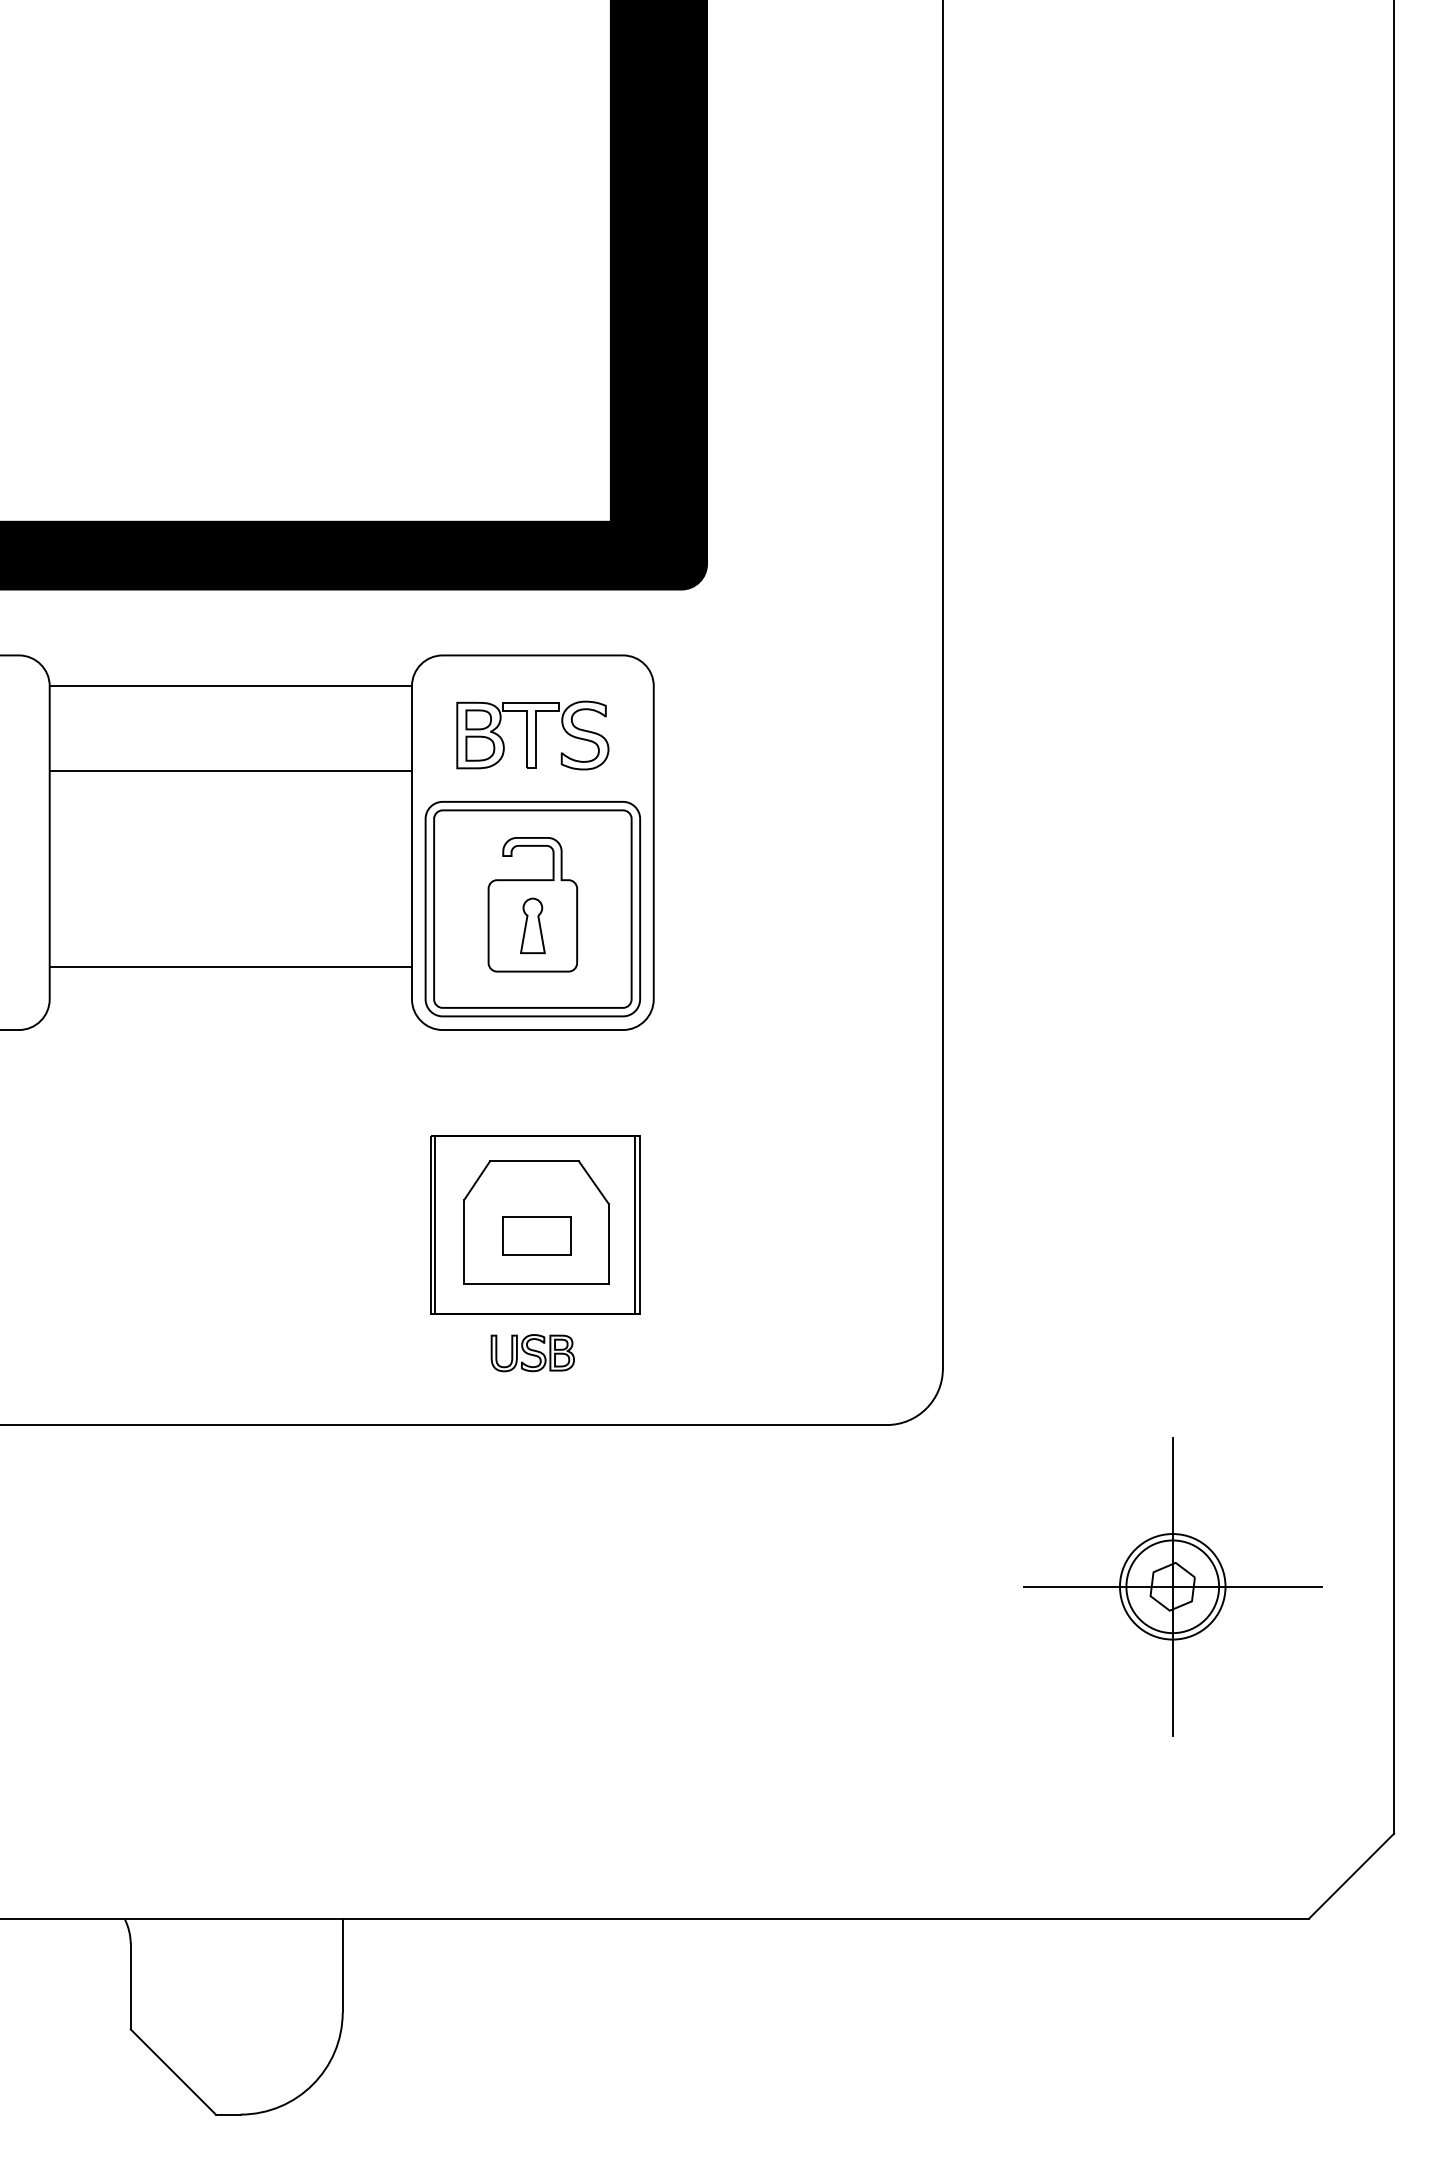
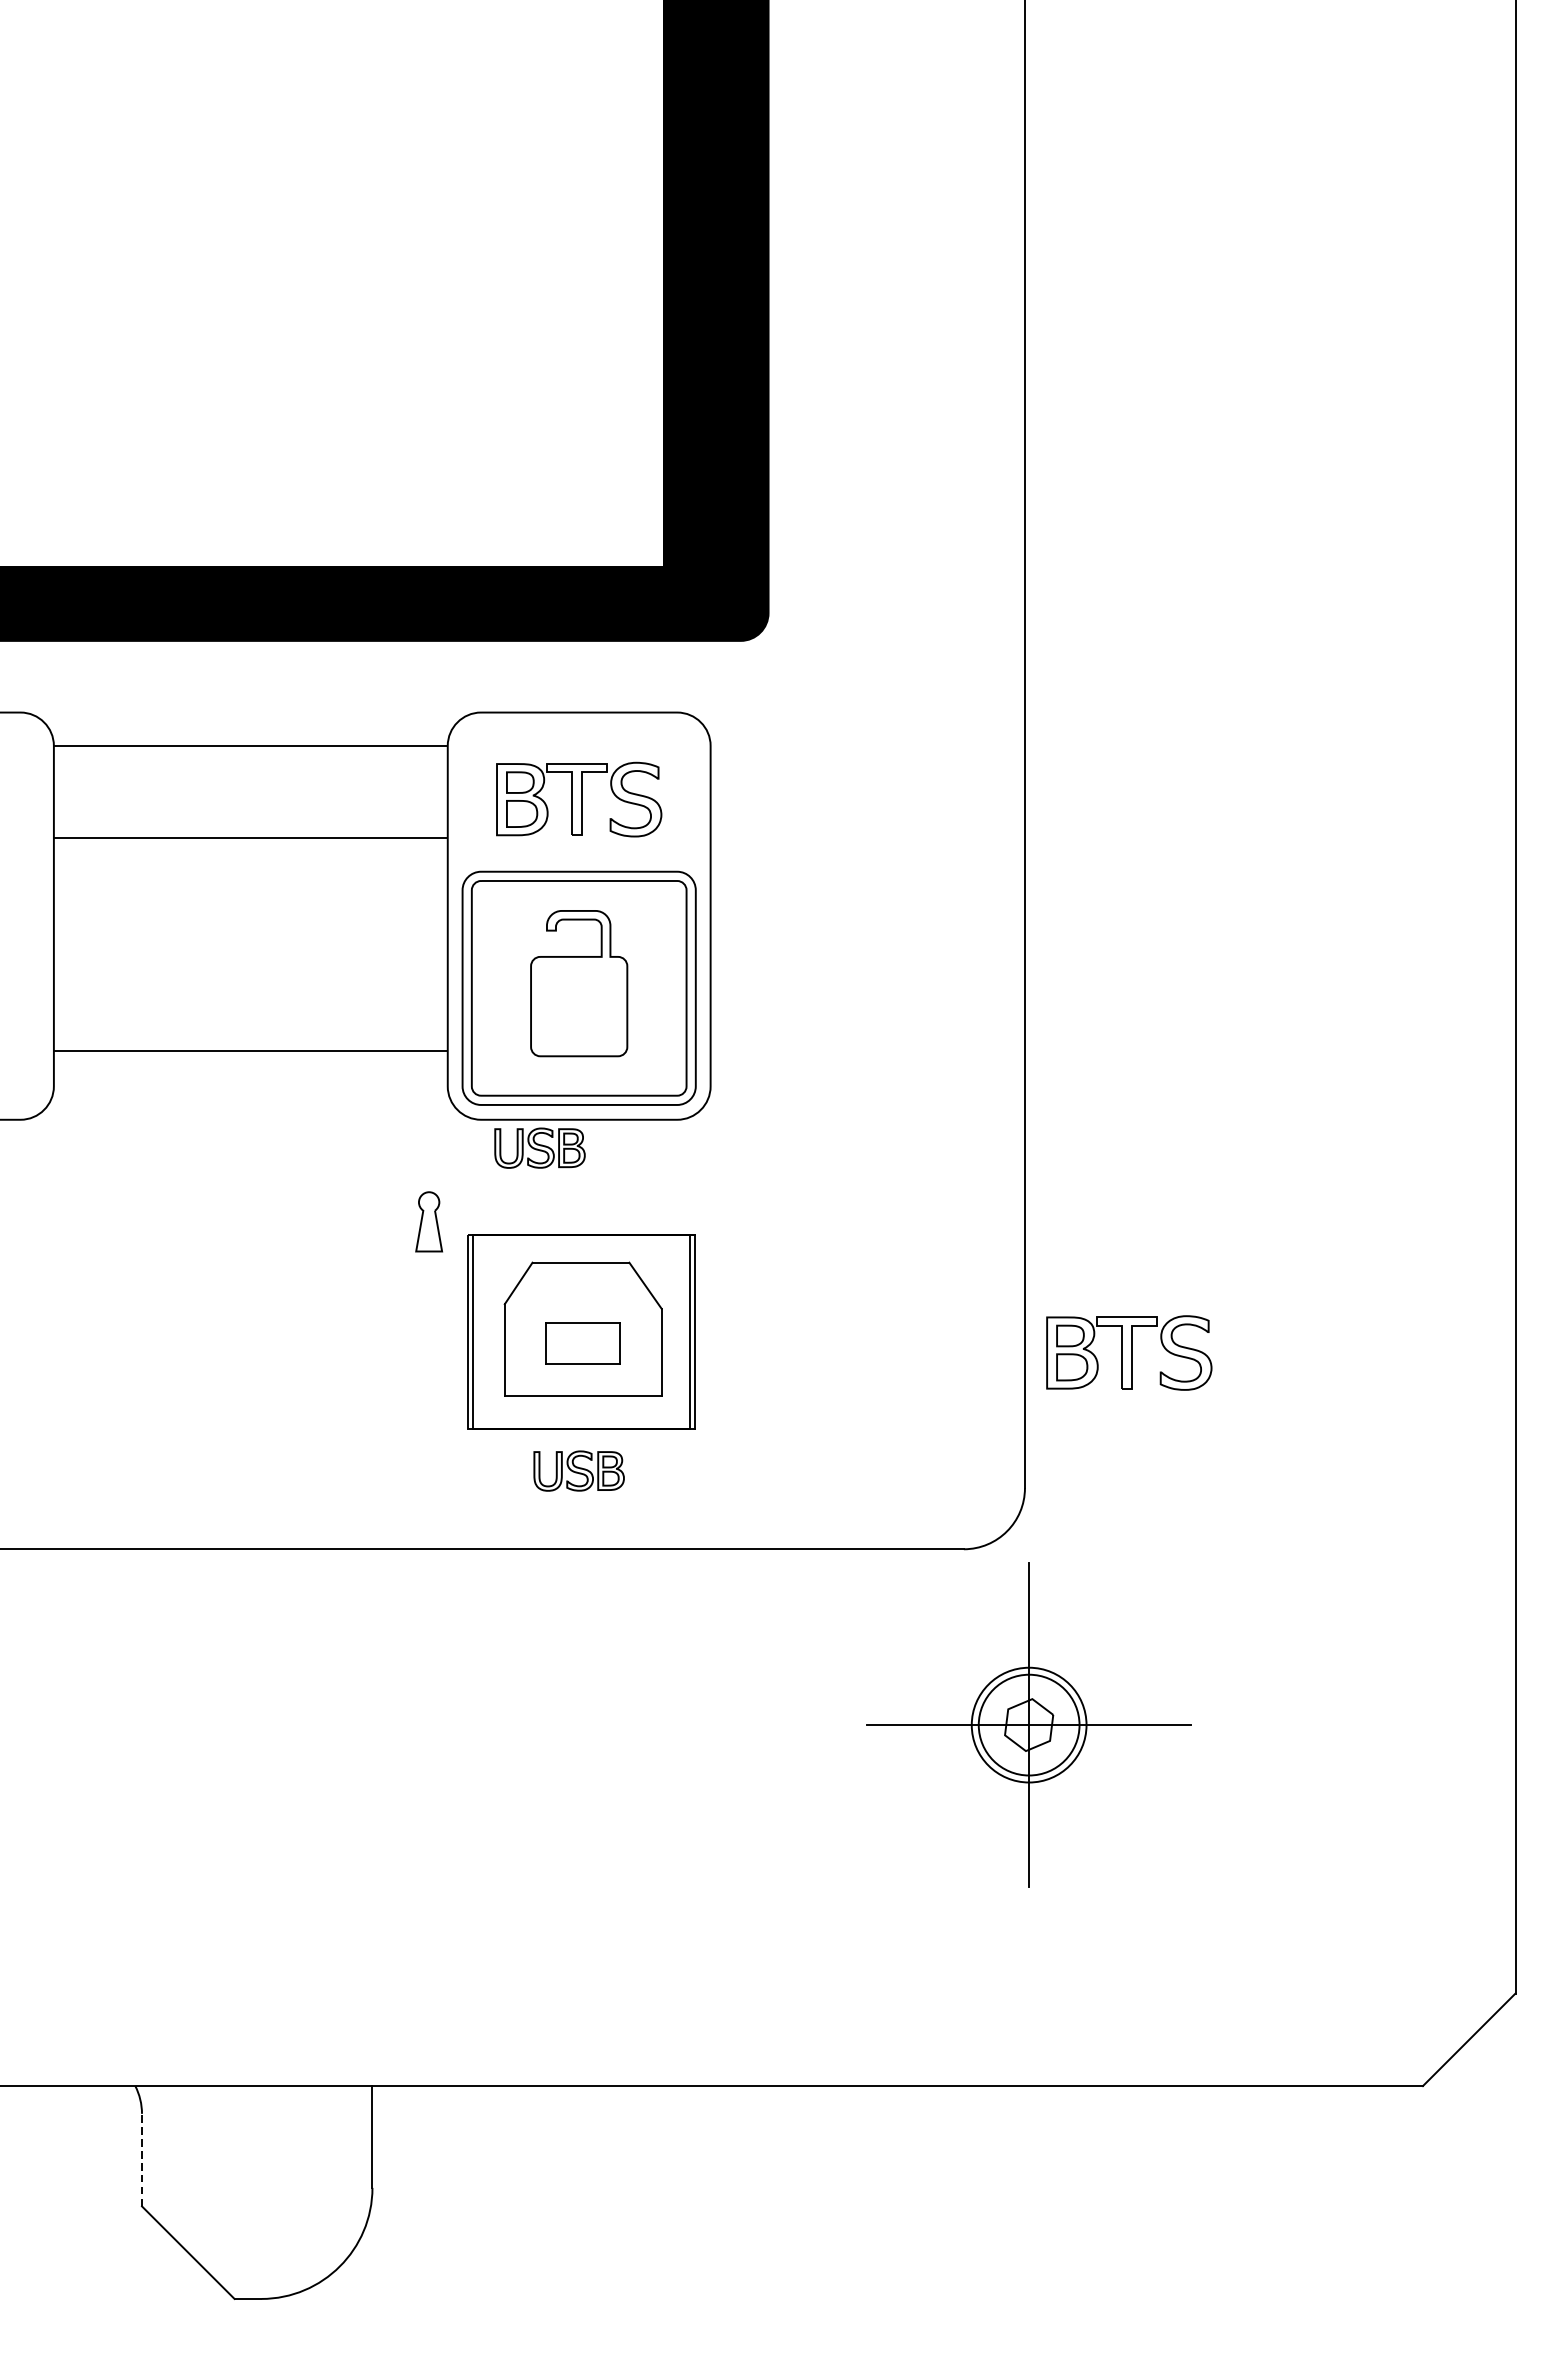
part: (532, 925) -> (428, 1221), moved
part: (496, 1056) -> (539, 1148), added
part: (1038, 1244) -> (1128, 1352), added
part: (1172, 1586) -> (1028, 1724), moved
line: (130, 1986) -> (141, 2159), solid -> dashed

